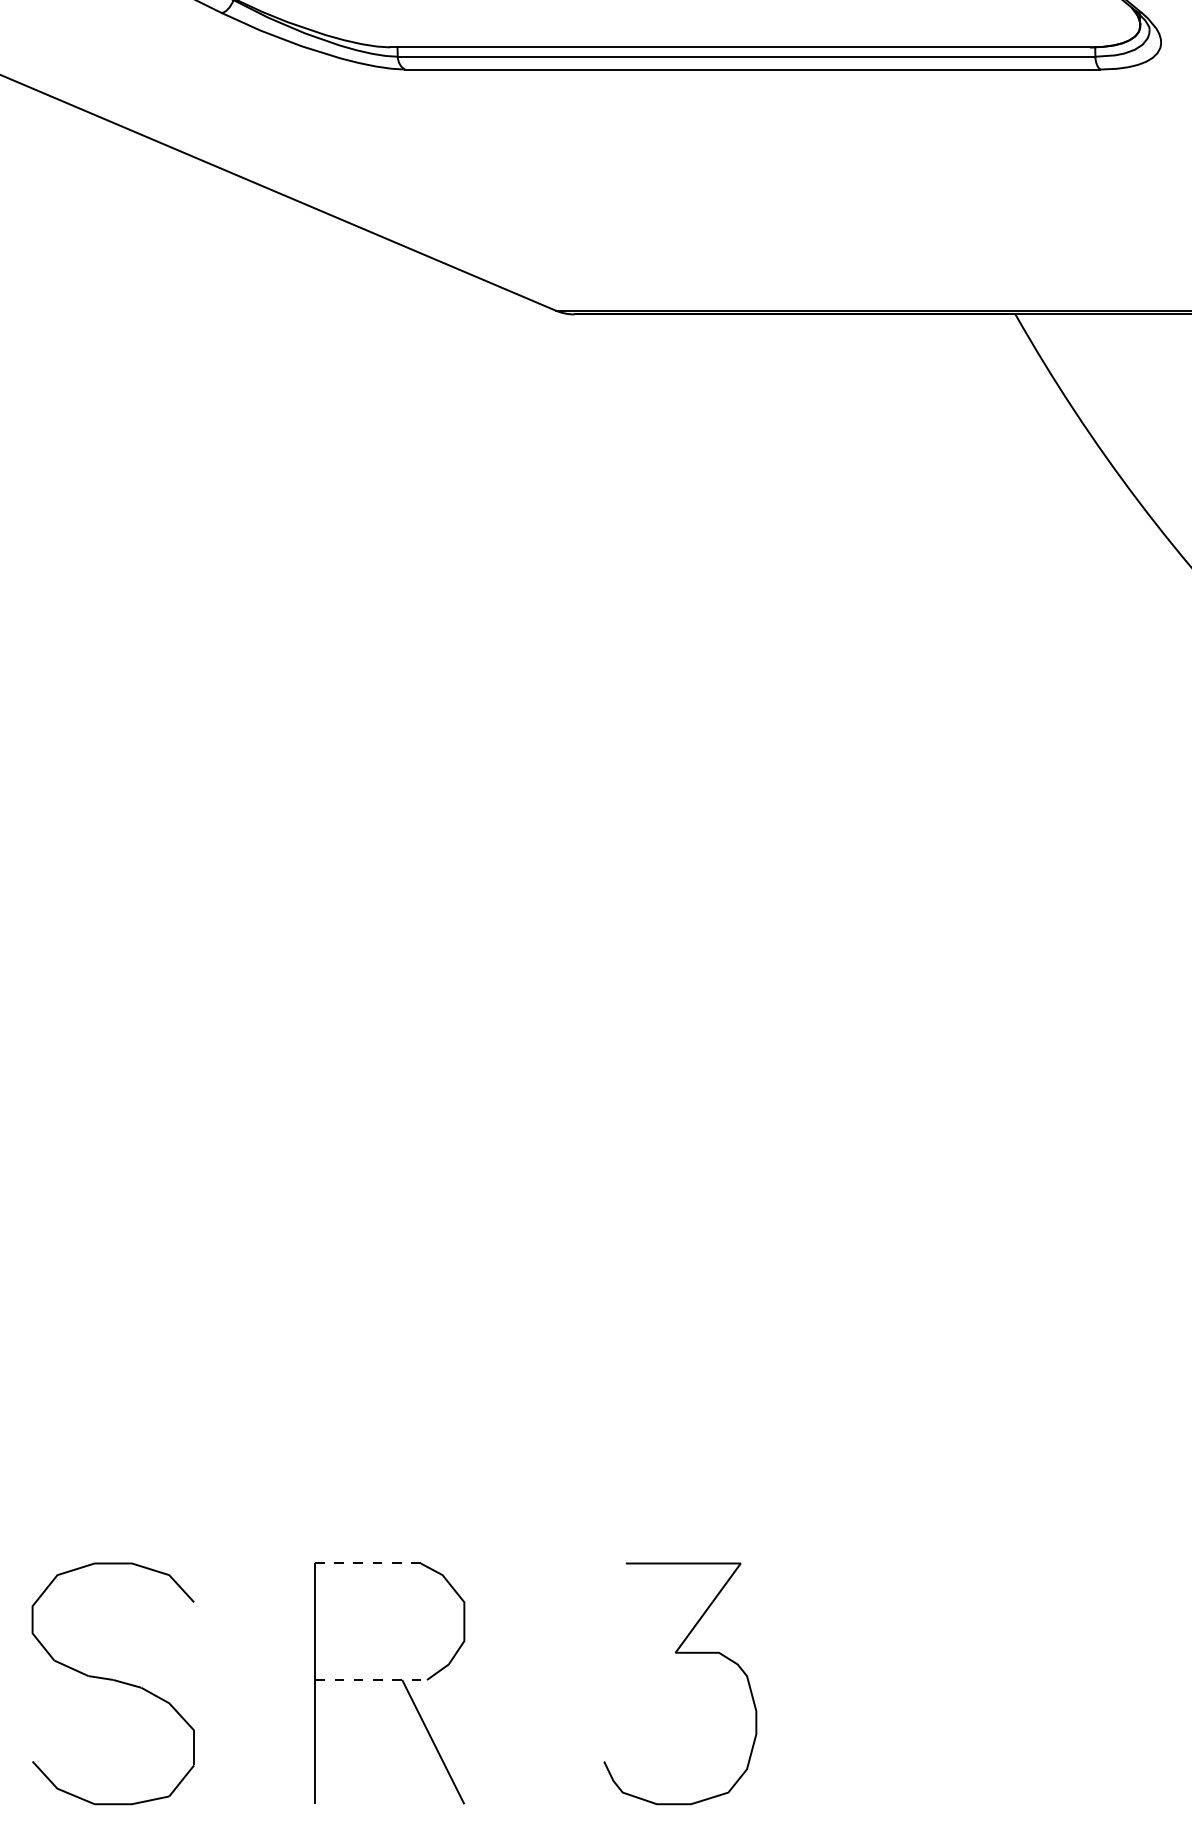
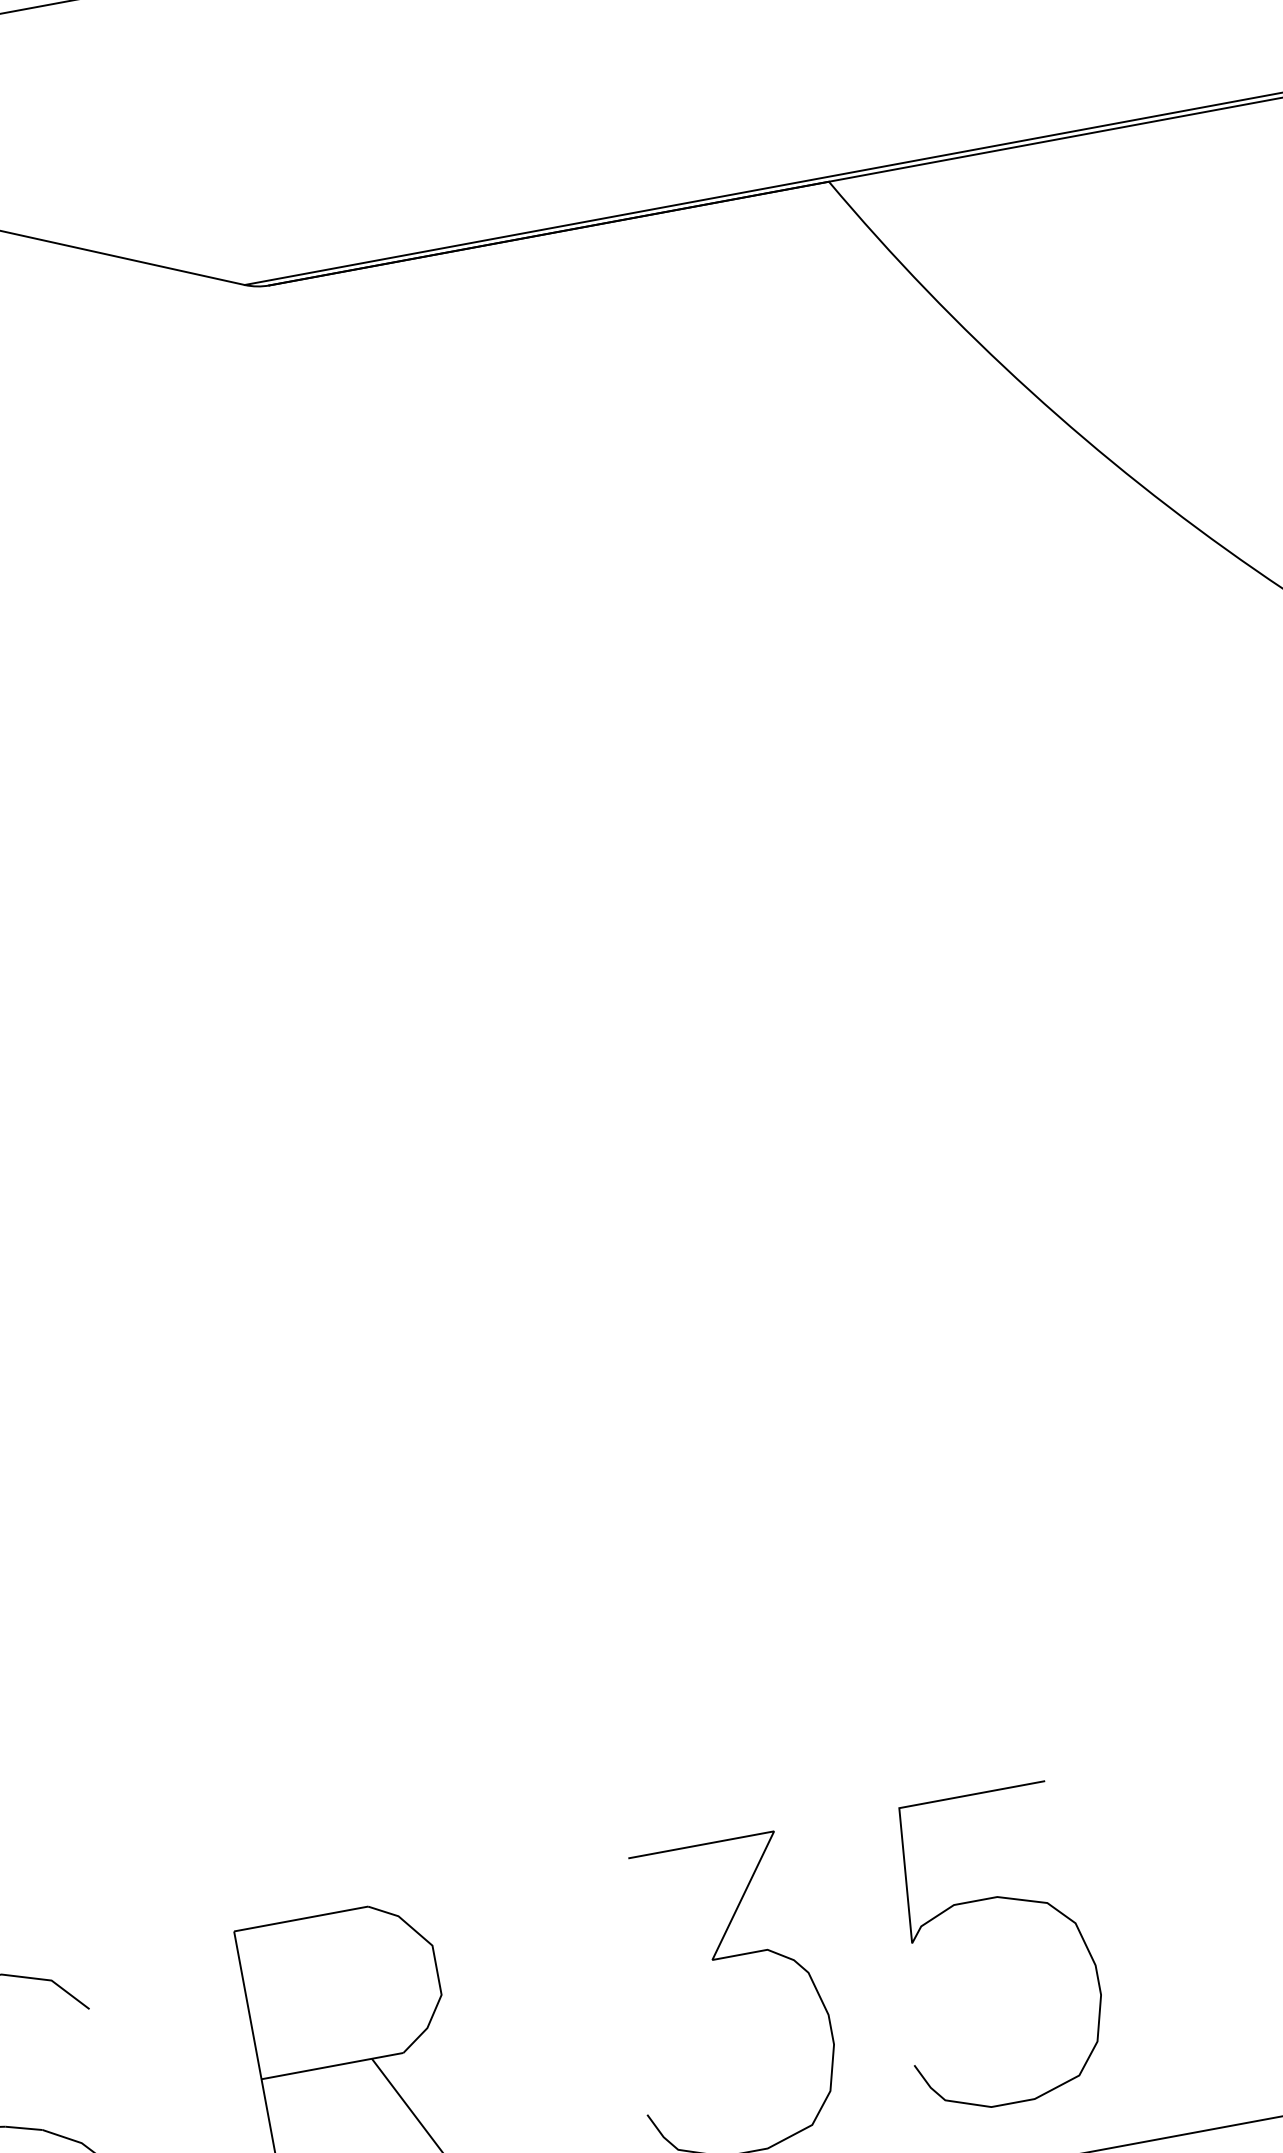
line: (368, 1563) -> (301, 1918), dashed -> solid
curve: (890, 1645) -> (983, 1900), added
line: (371, 1679) -> (332, 2065), dashed -> solid

